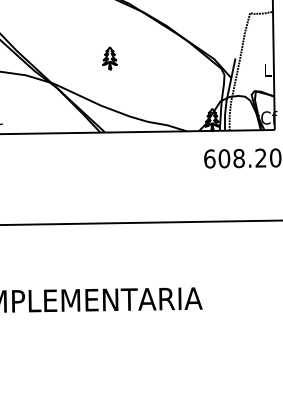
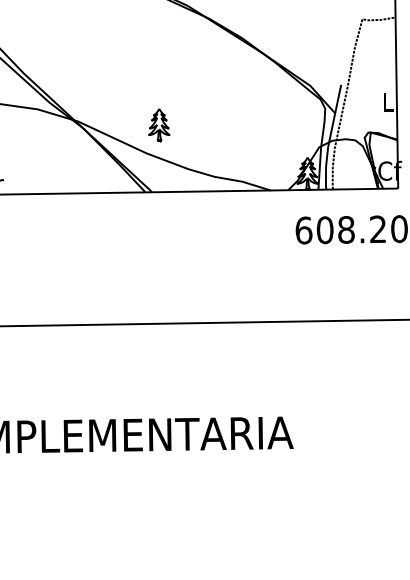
part: (109, 58) -> (158, 125), moved

